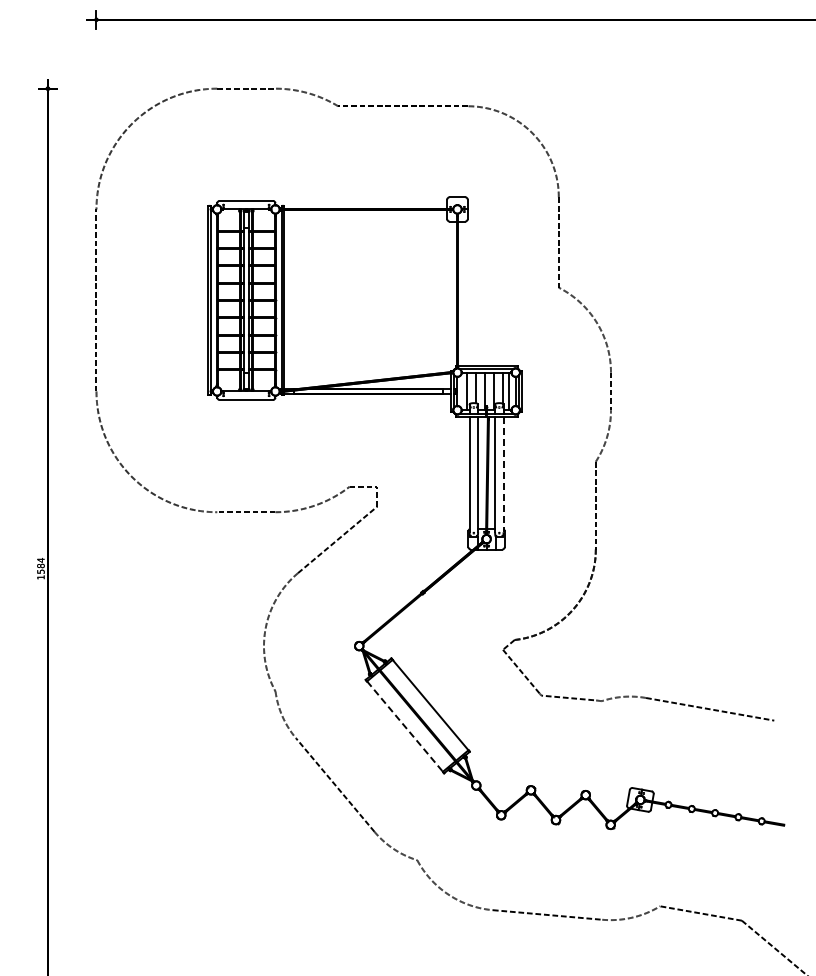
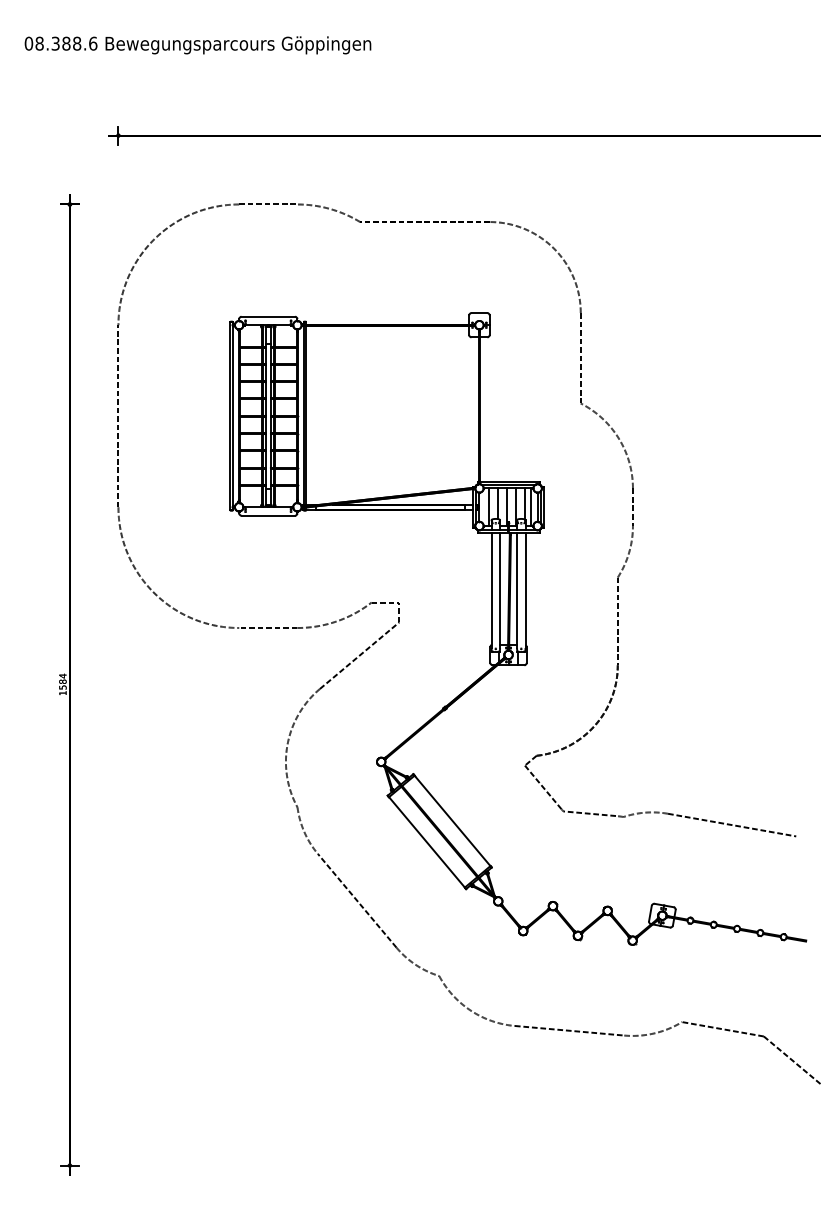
line: (503, 474) -> (525, 590), dashed -> solid
line: (405, 726) -> (427, 842), dashed -> solid

